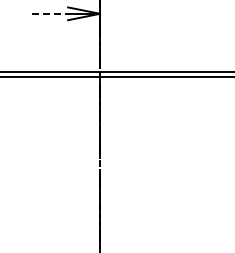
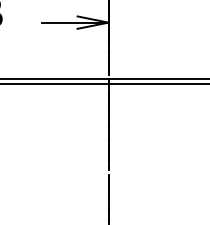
line: (50, 13) -> (60, 22), dashed -> solid

